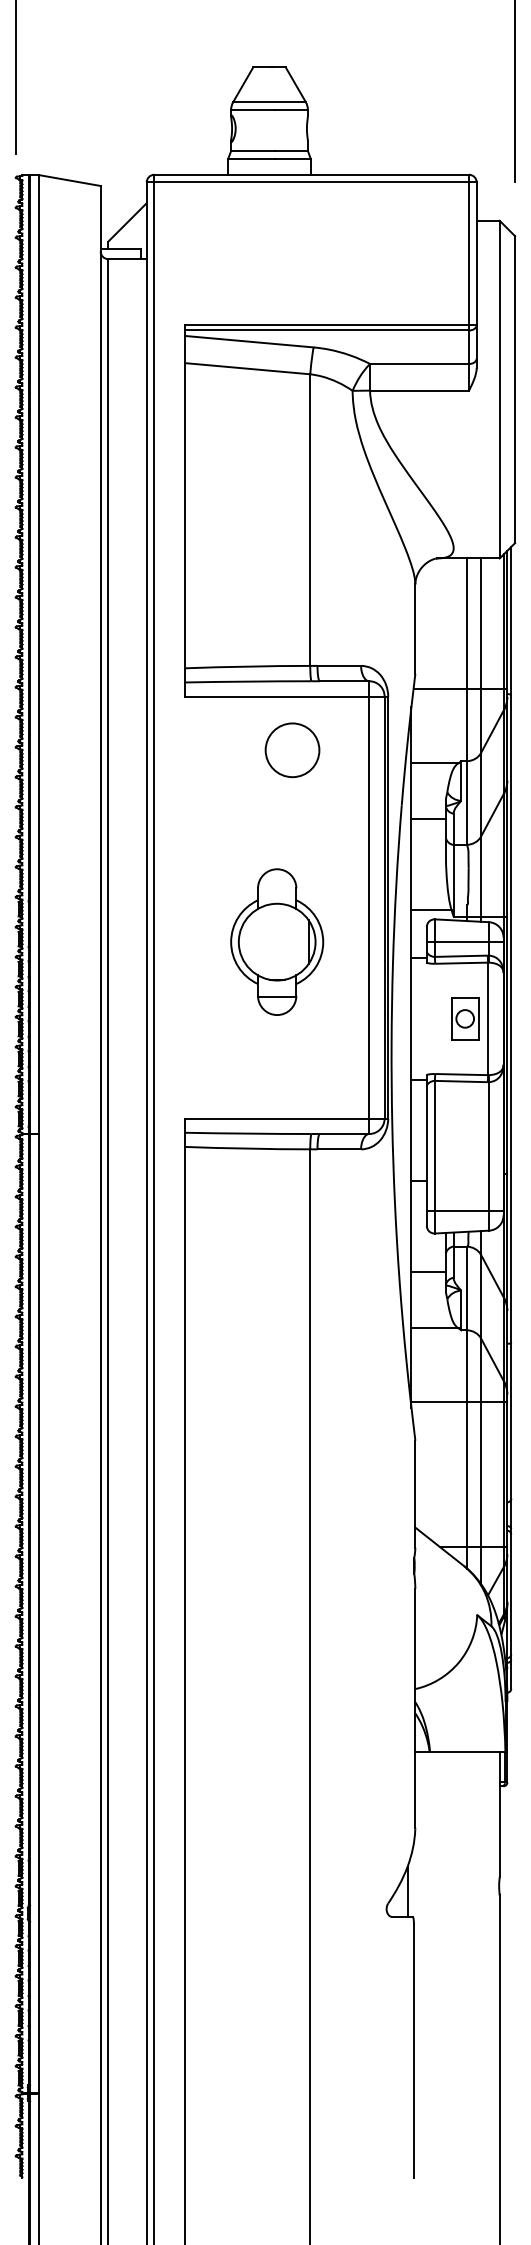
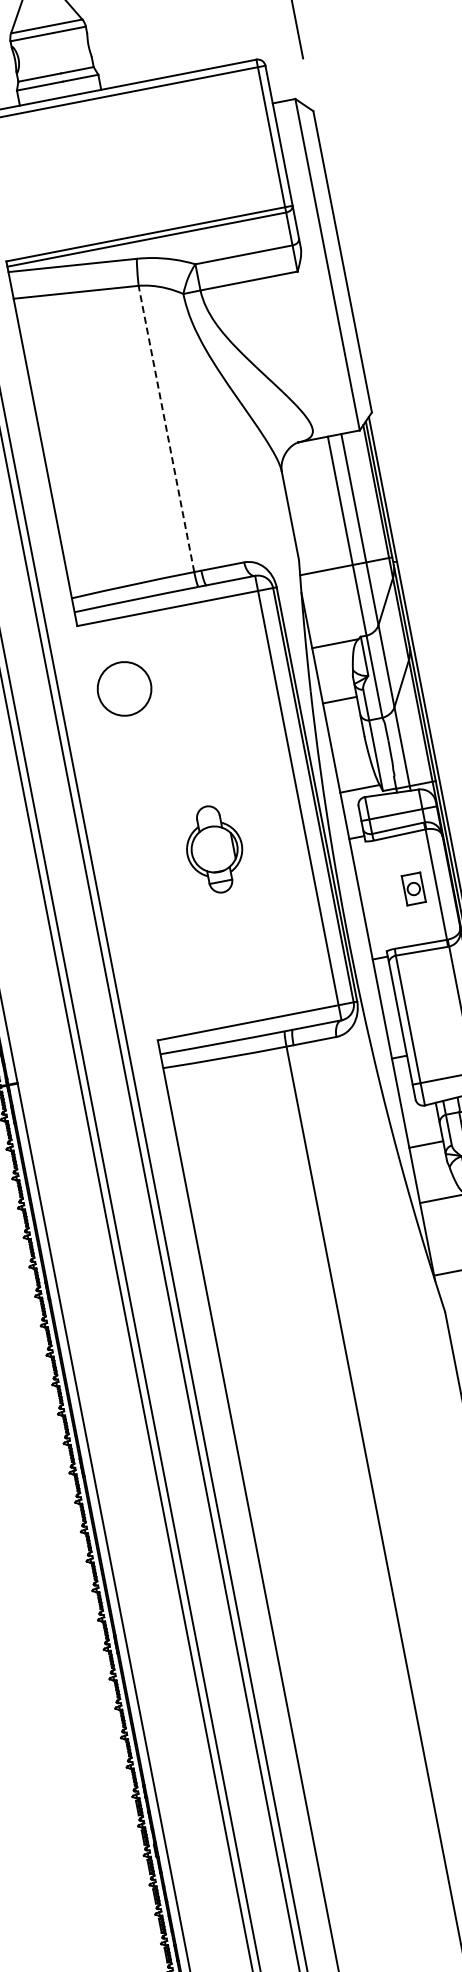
line: (310, 520) -> (166, 429), solid -> dashed
circle: (292, 750) -> (124, 689), moved
part: (277, 941) -> (214, 848), size x0.6
part: (465, 1018) -> (413, 888), size x0.7

